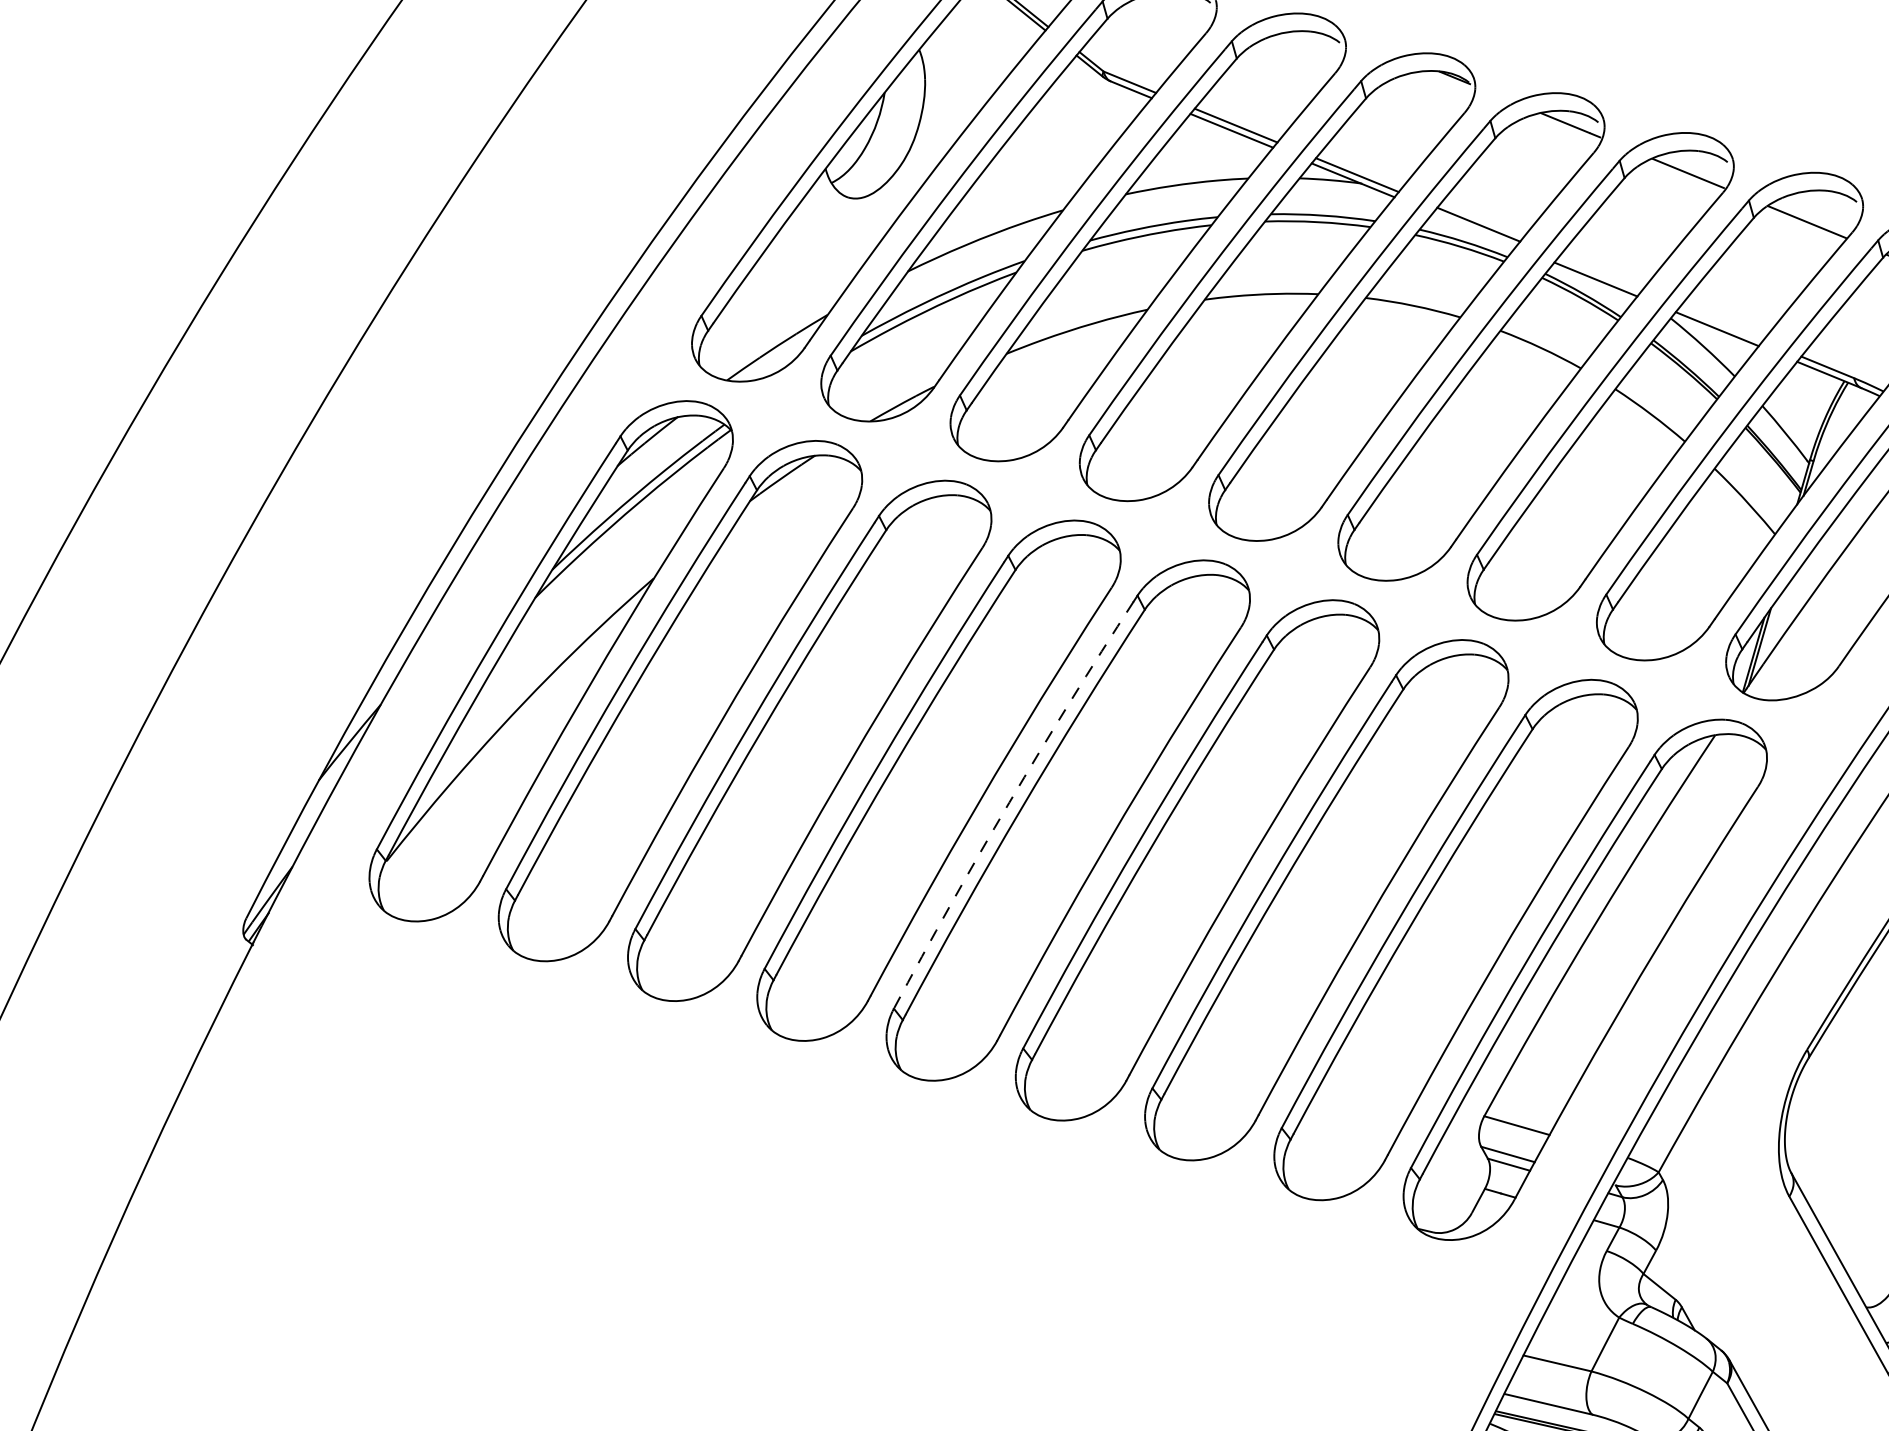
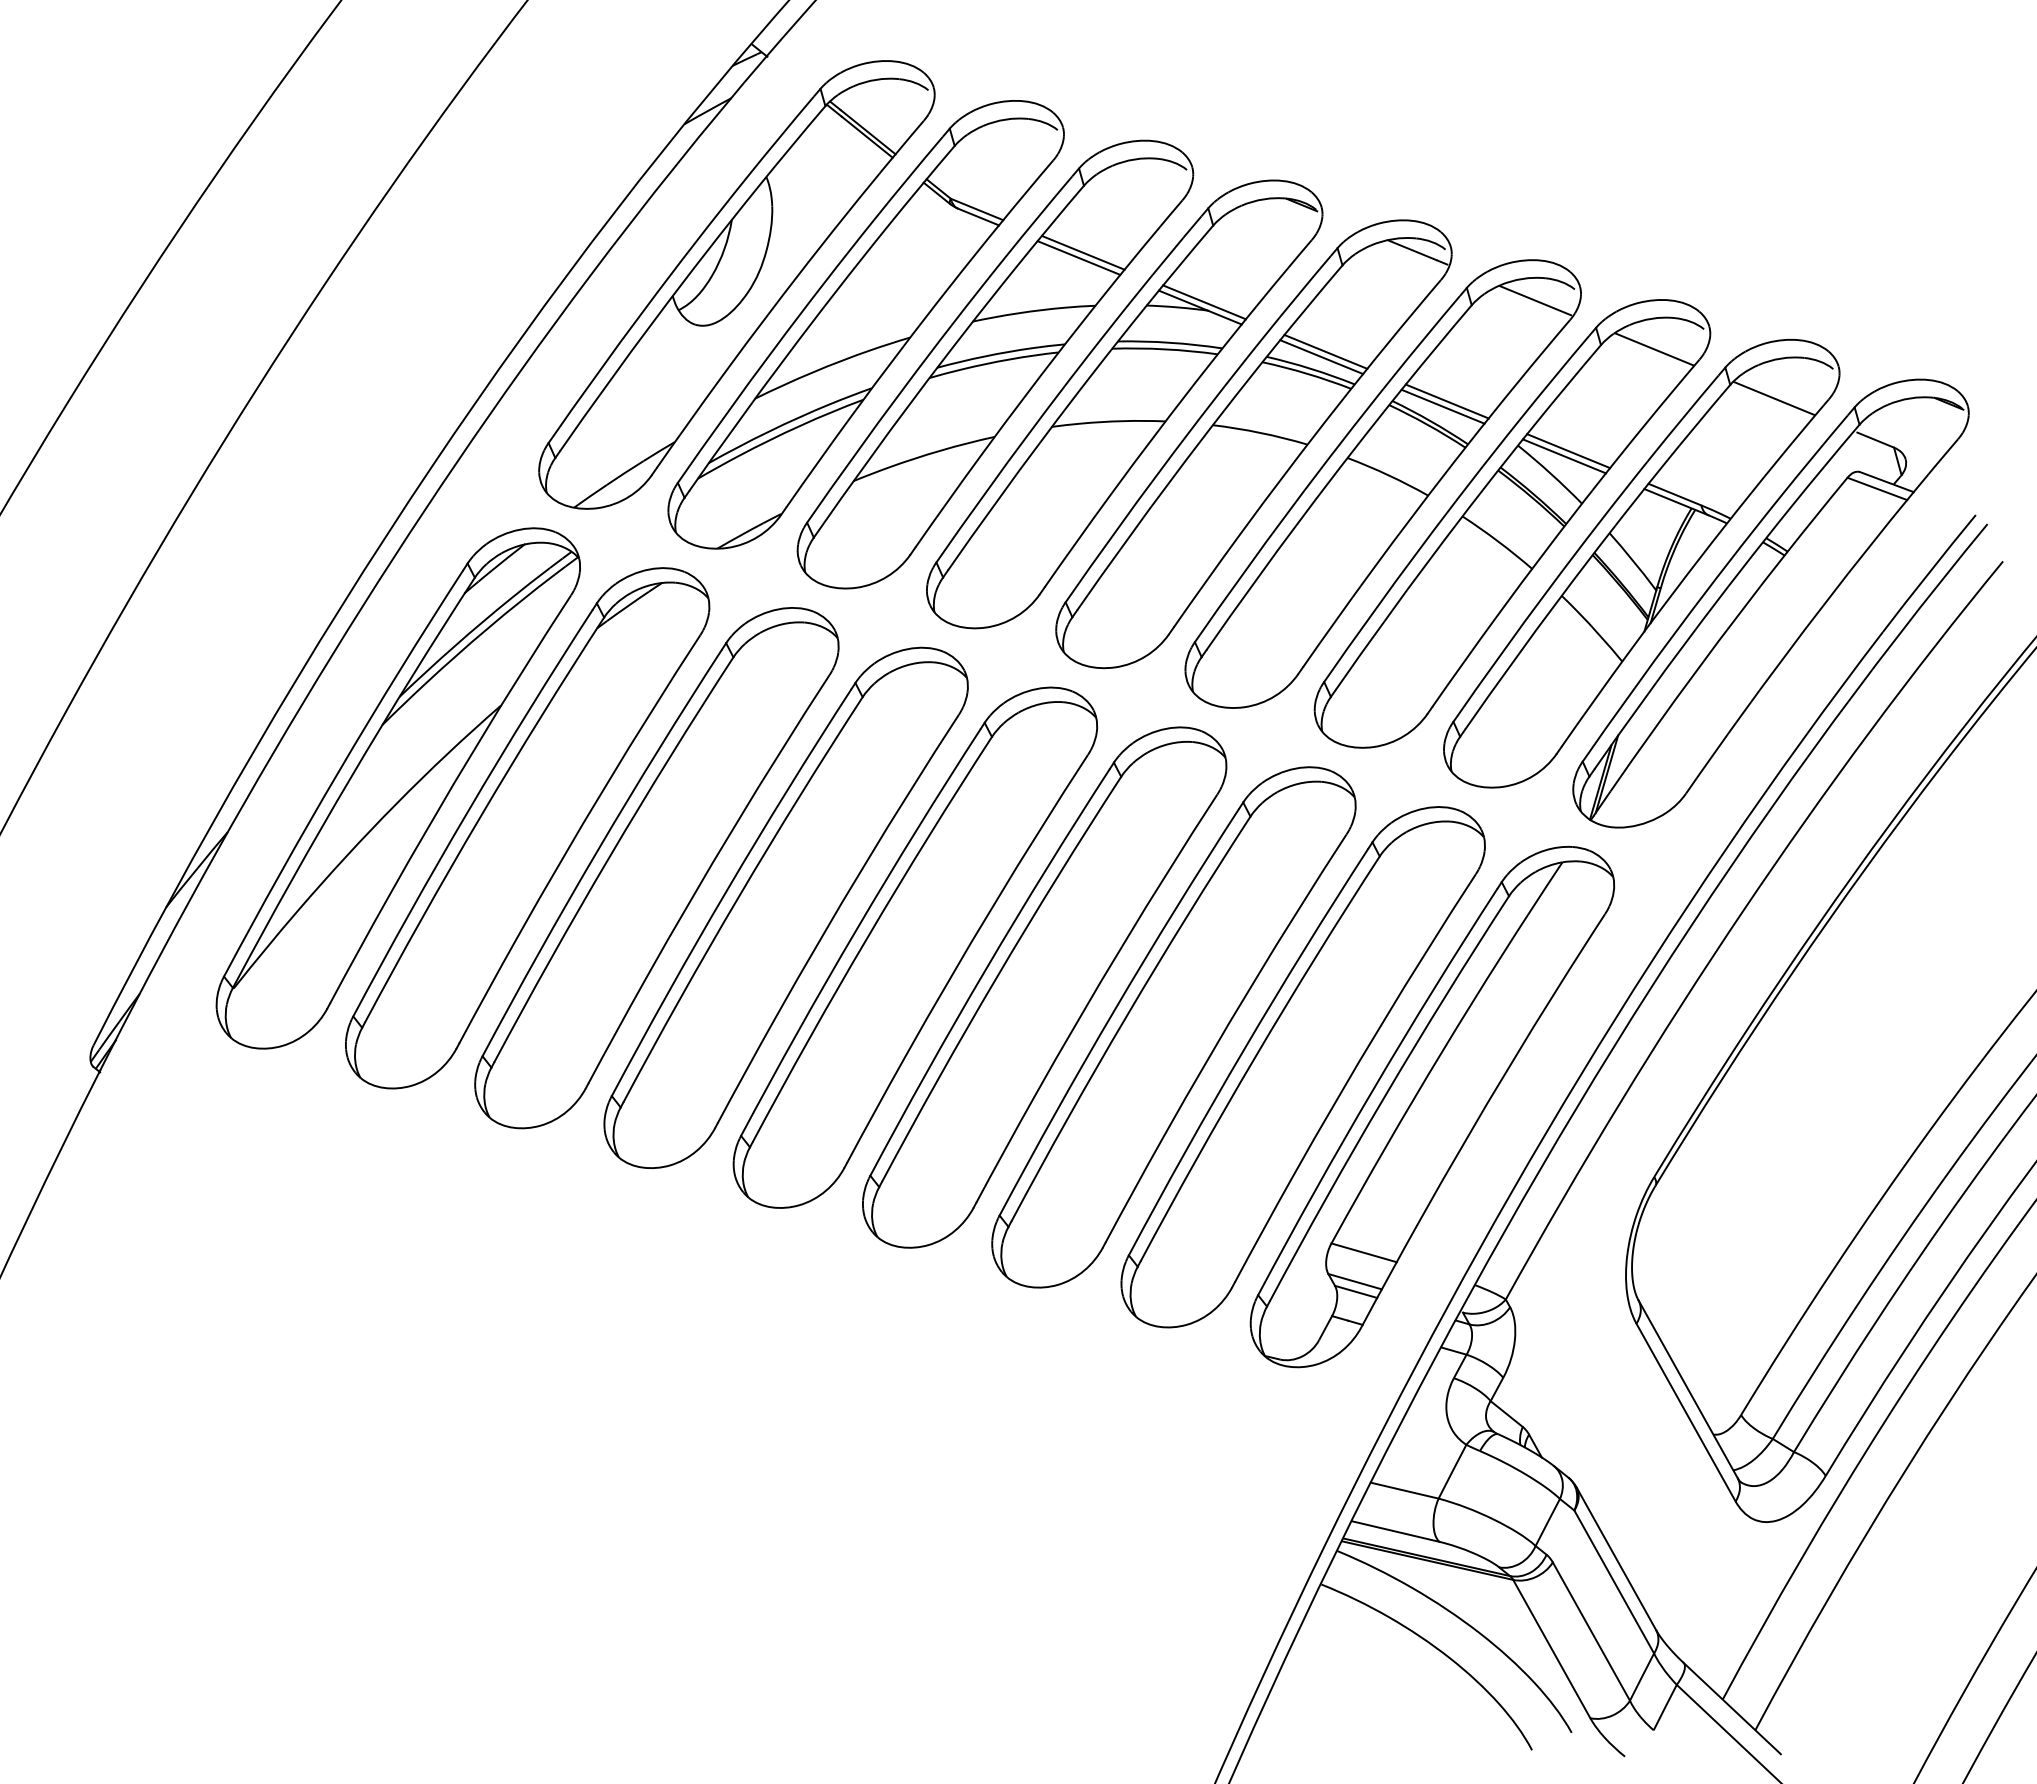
line: (1474, 230) -> (1321, 357), added
line: (1599, 274) -> (1446, 401), added
line: (1721, 324) -> (1568, 451), added
arc: (1009, 802) -> (856, 929), dashed -> solid

